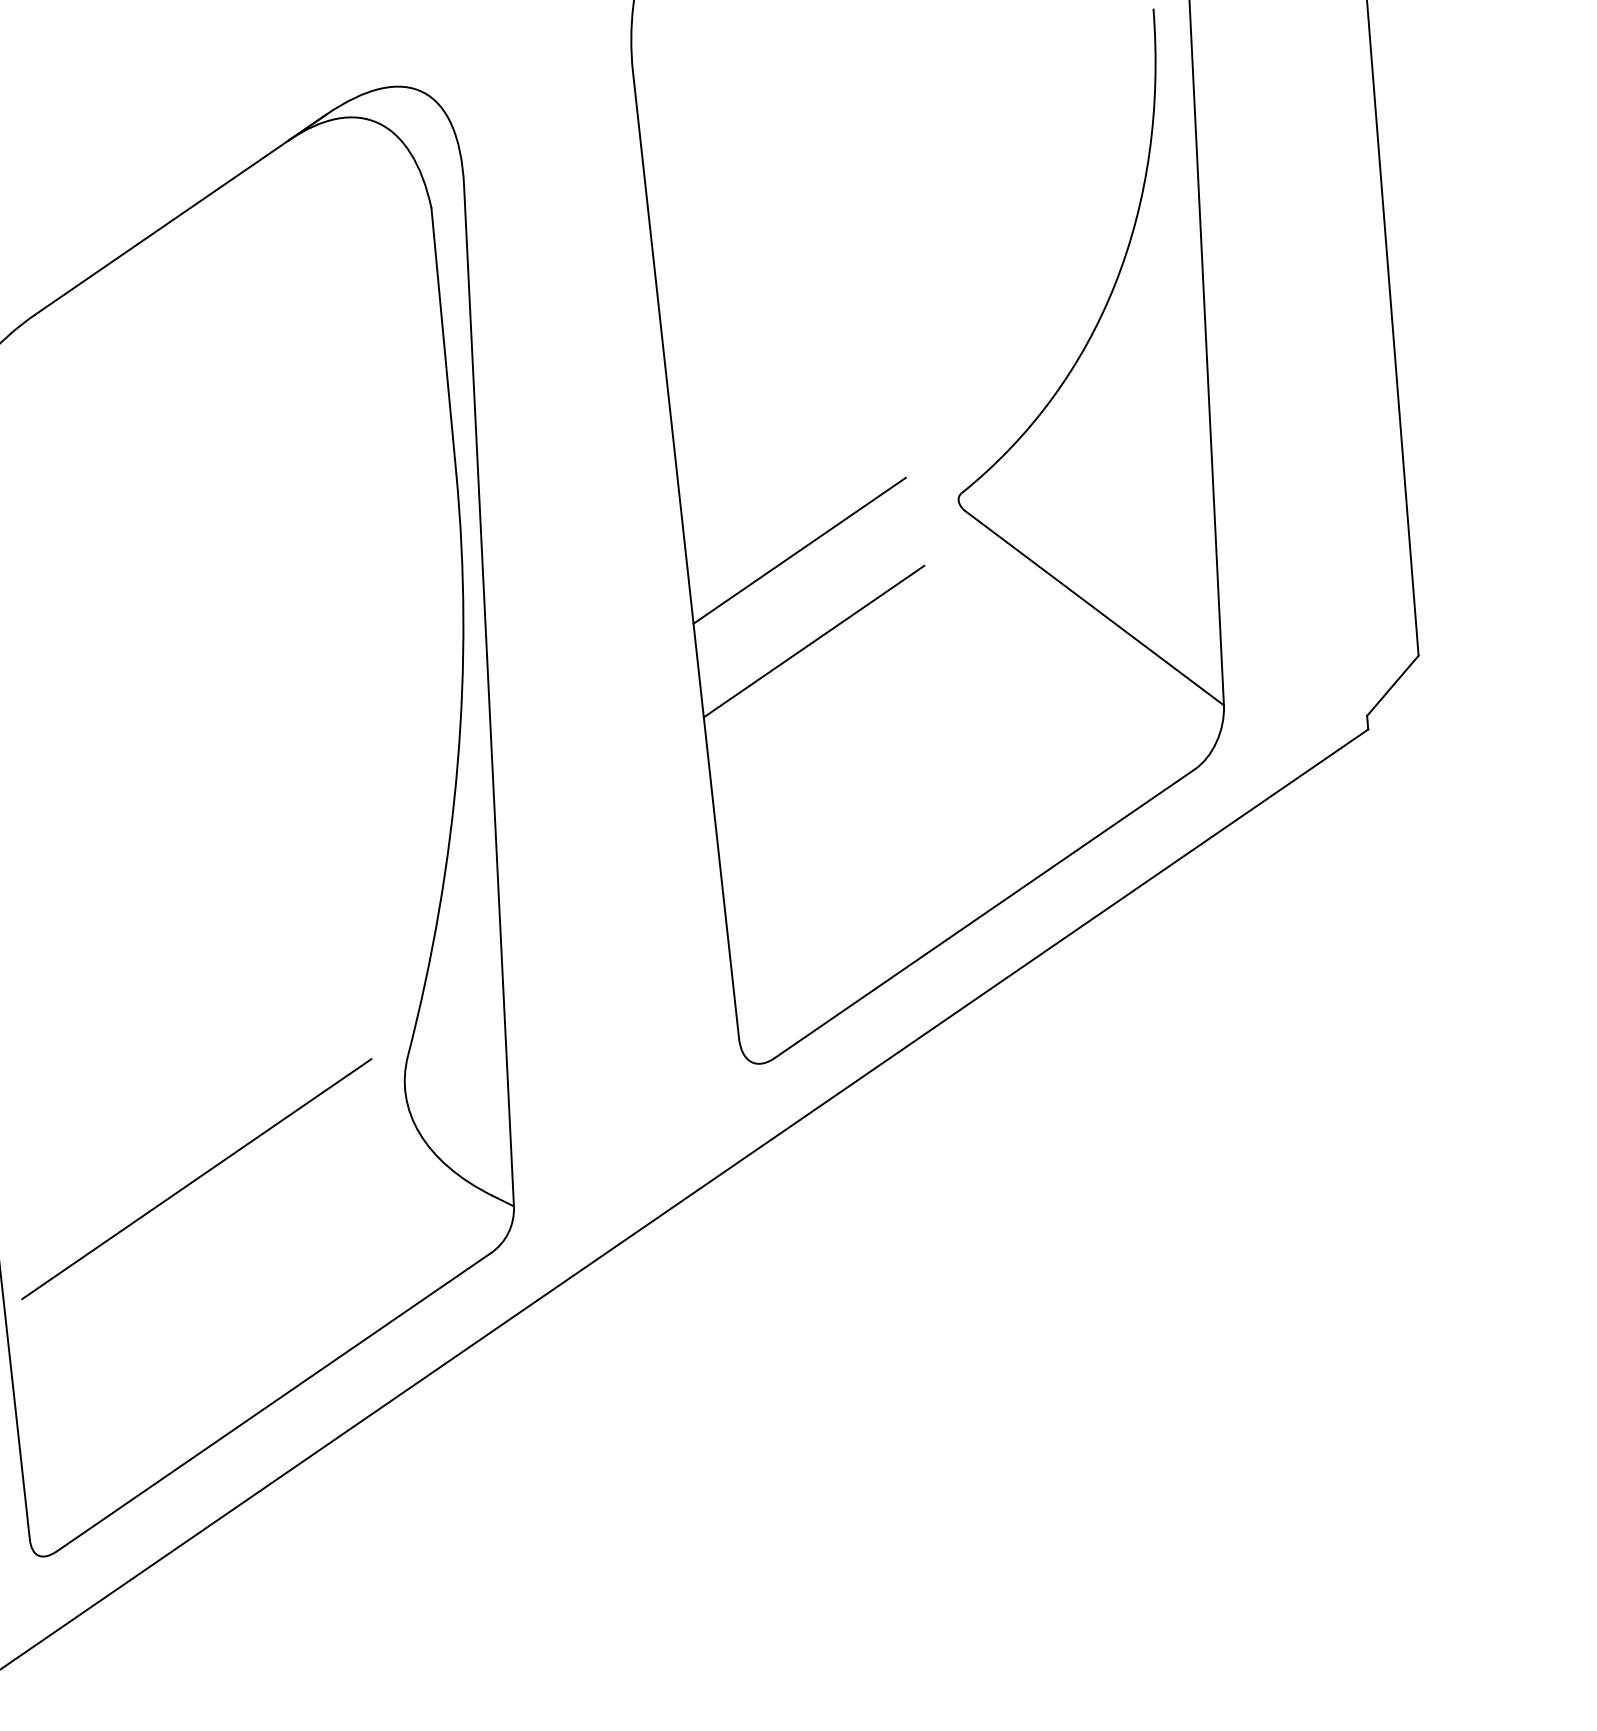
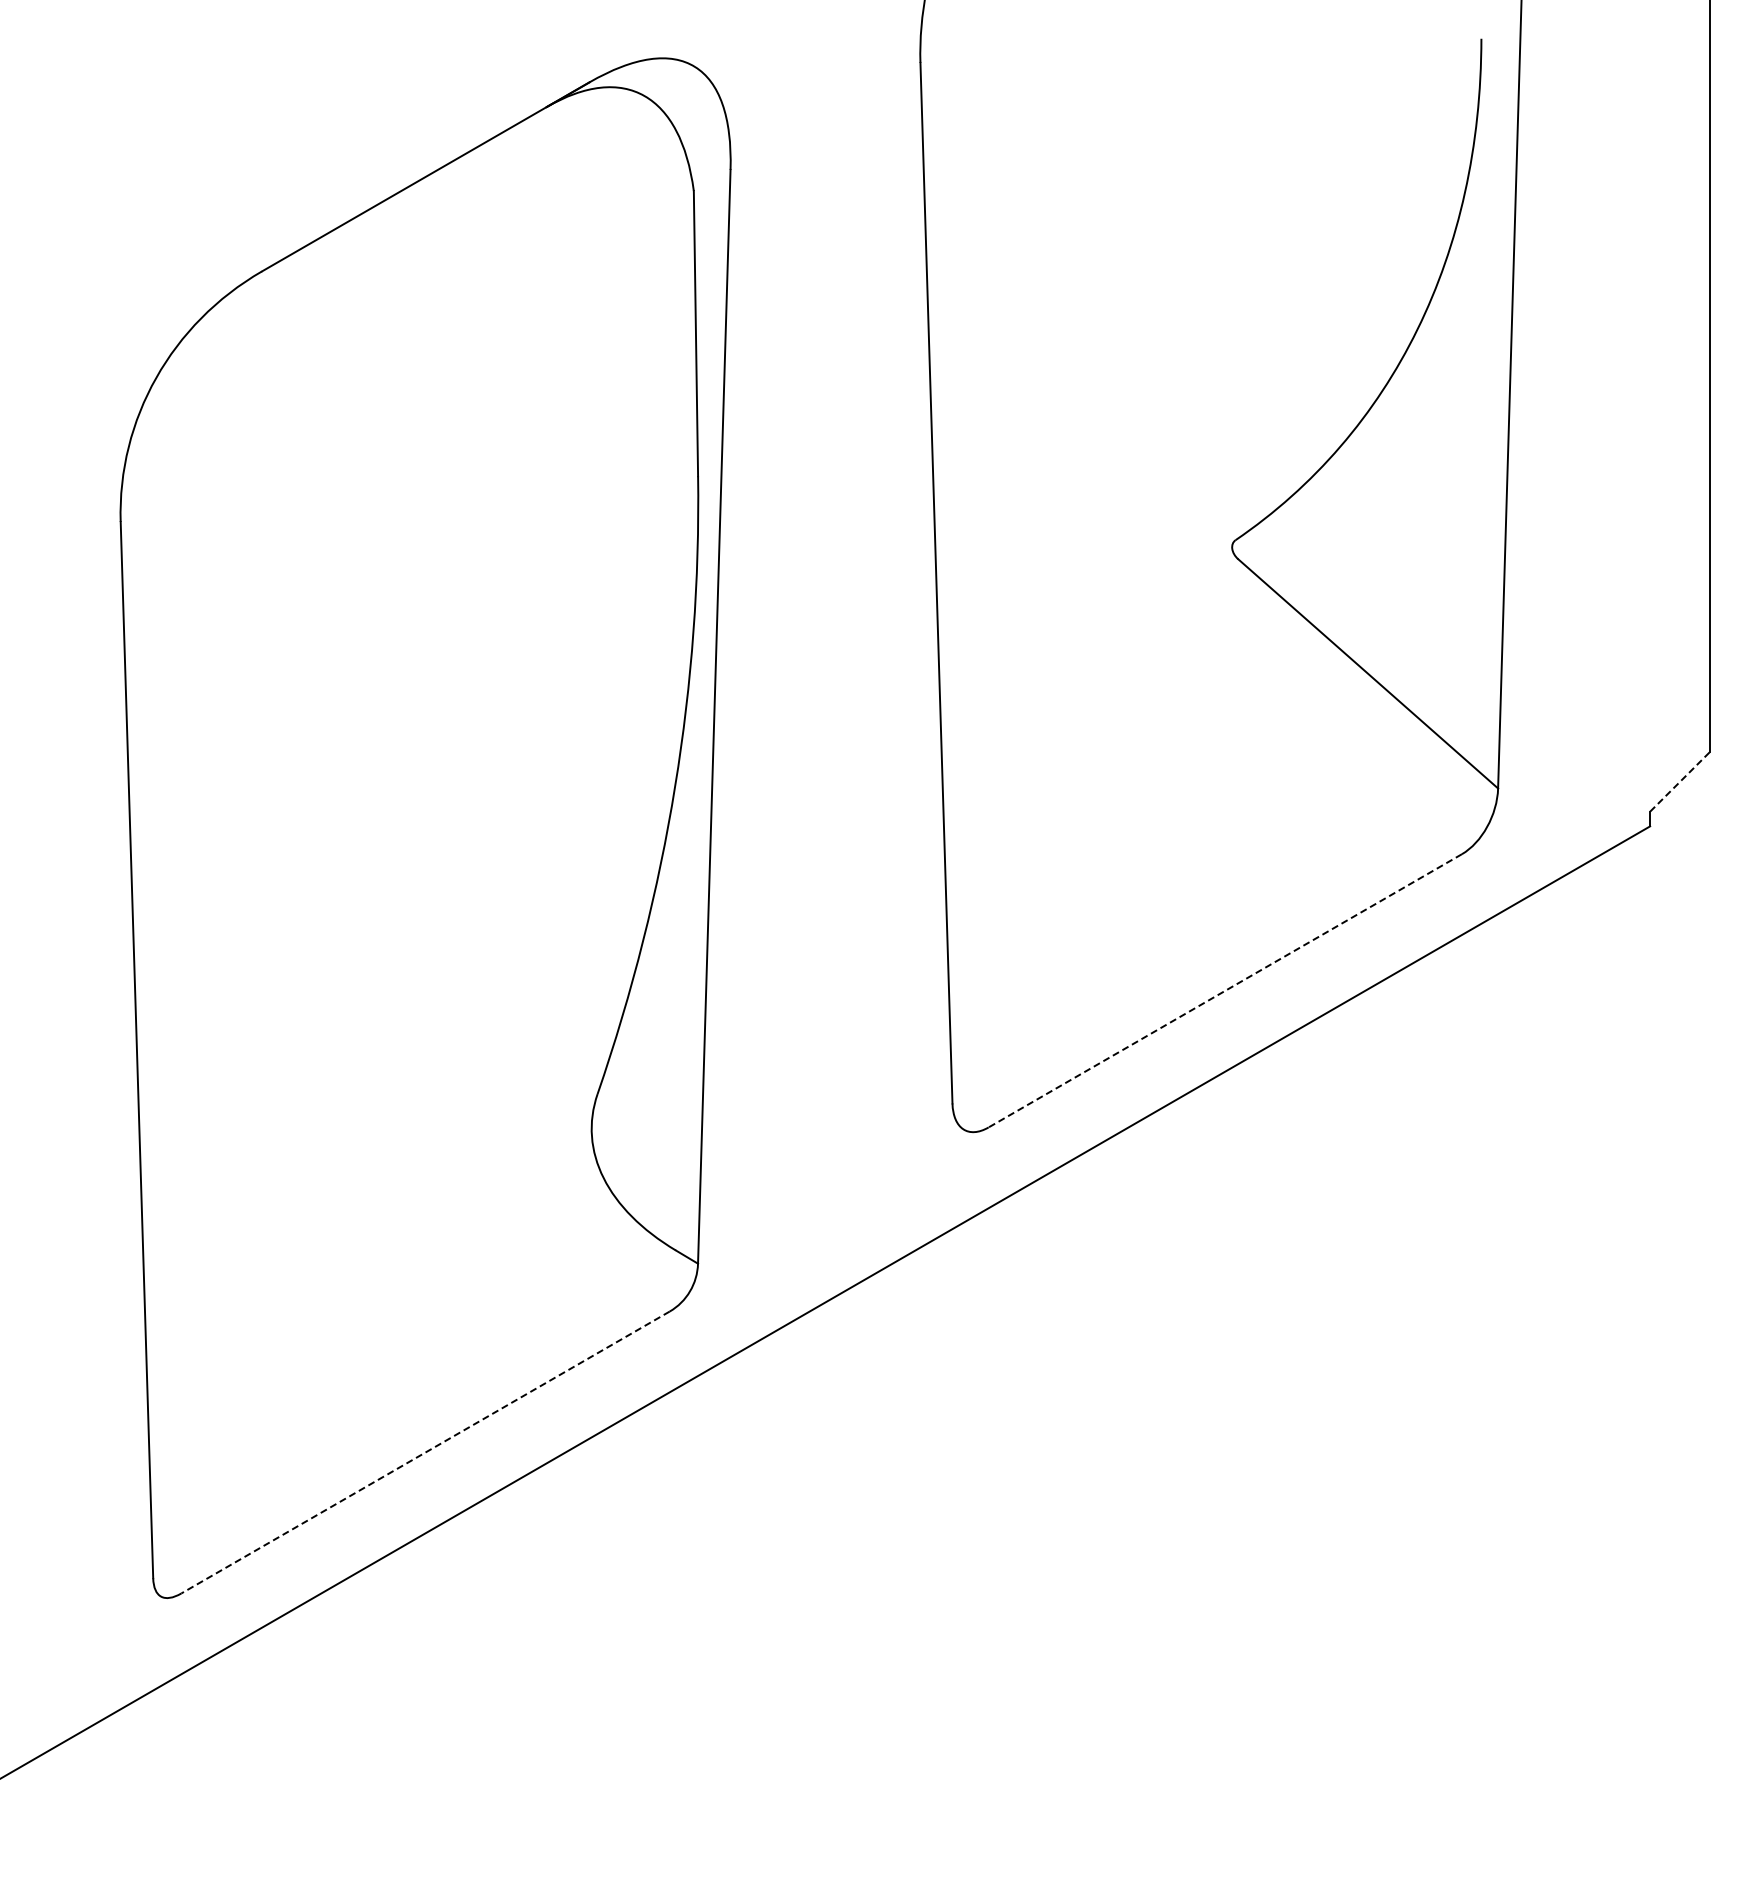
line: (799, 550) -> (1057, 587), removed
line: (813, 641) -> (1065, 685), removed
line: (1393, 685) -> (1680, 781), solid -> dashed
line: (984, 914) -> (1224, 991), solid -> dashed
line: (196, 1178) -> (361, 1207), removed
line: (274, 1402) -> (425, 1452), solid -> dashed

